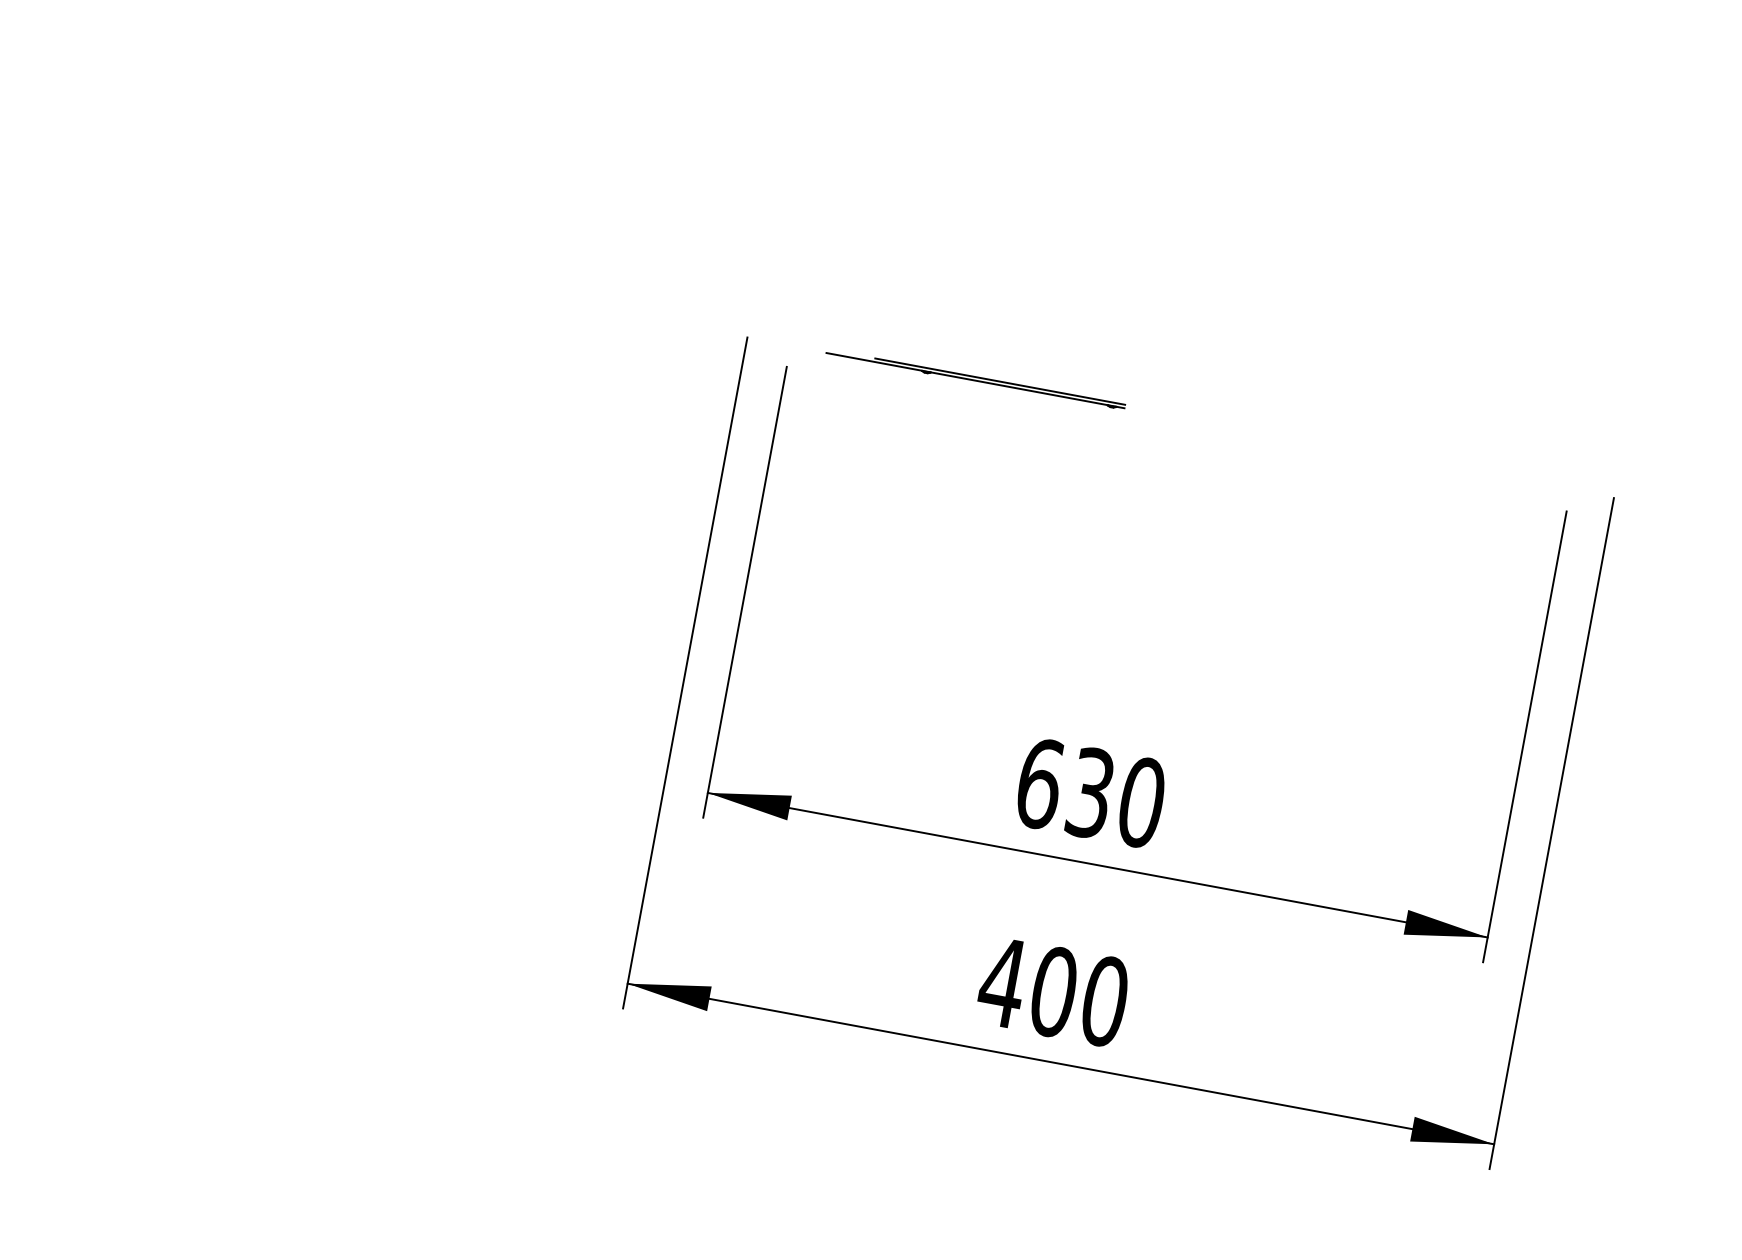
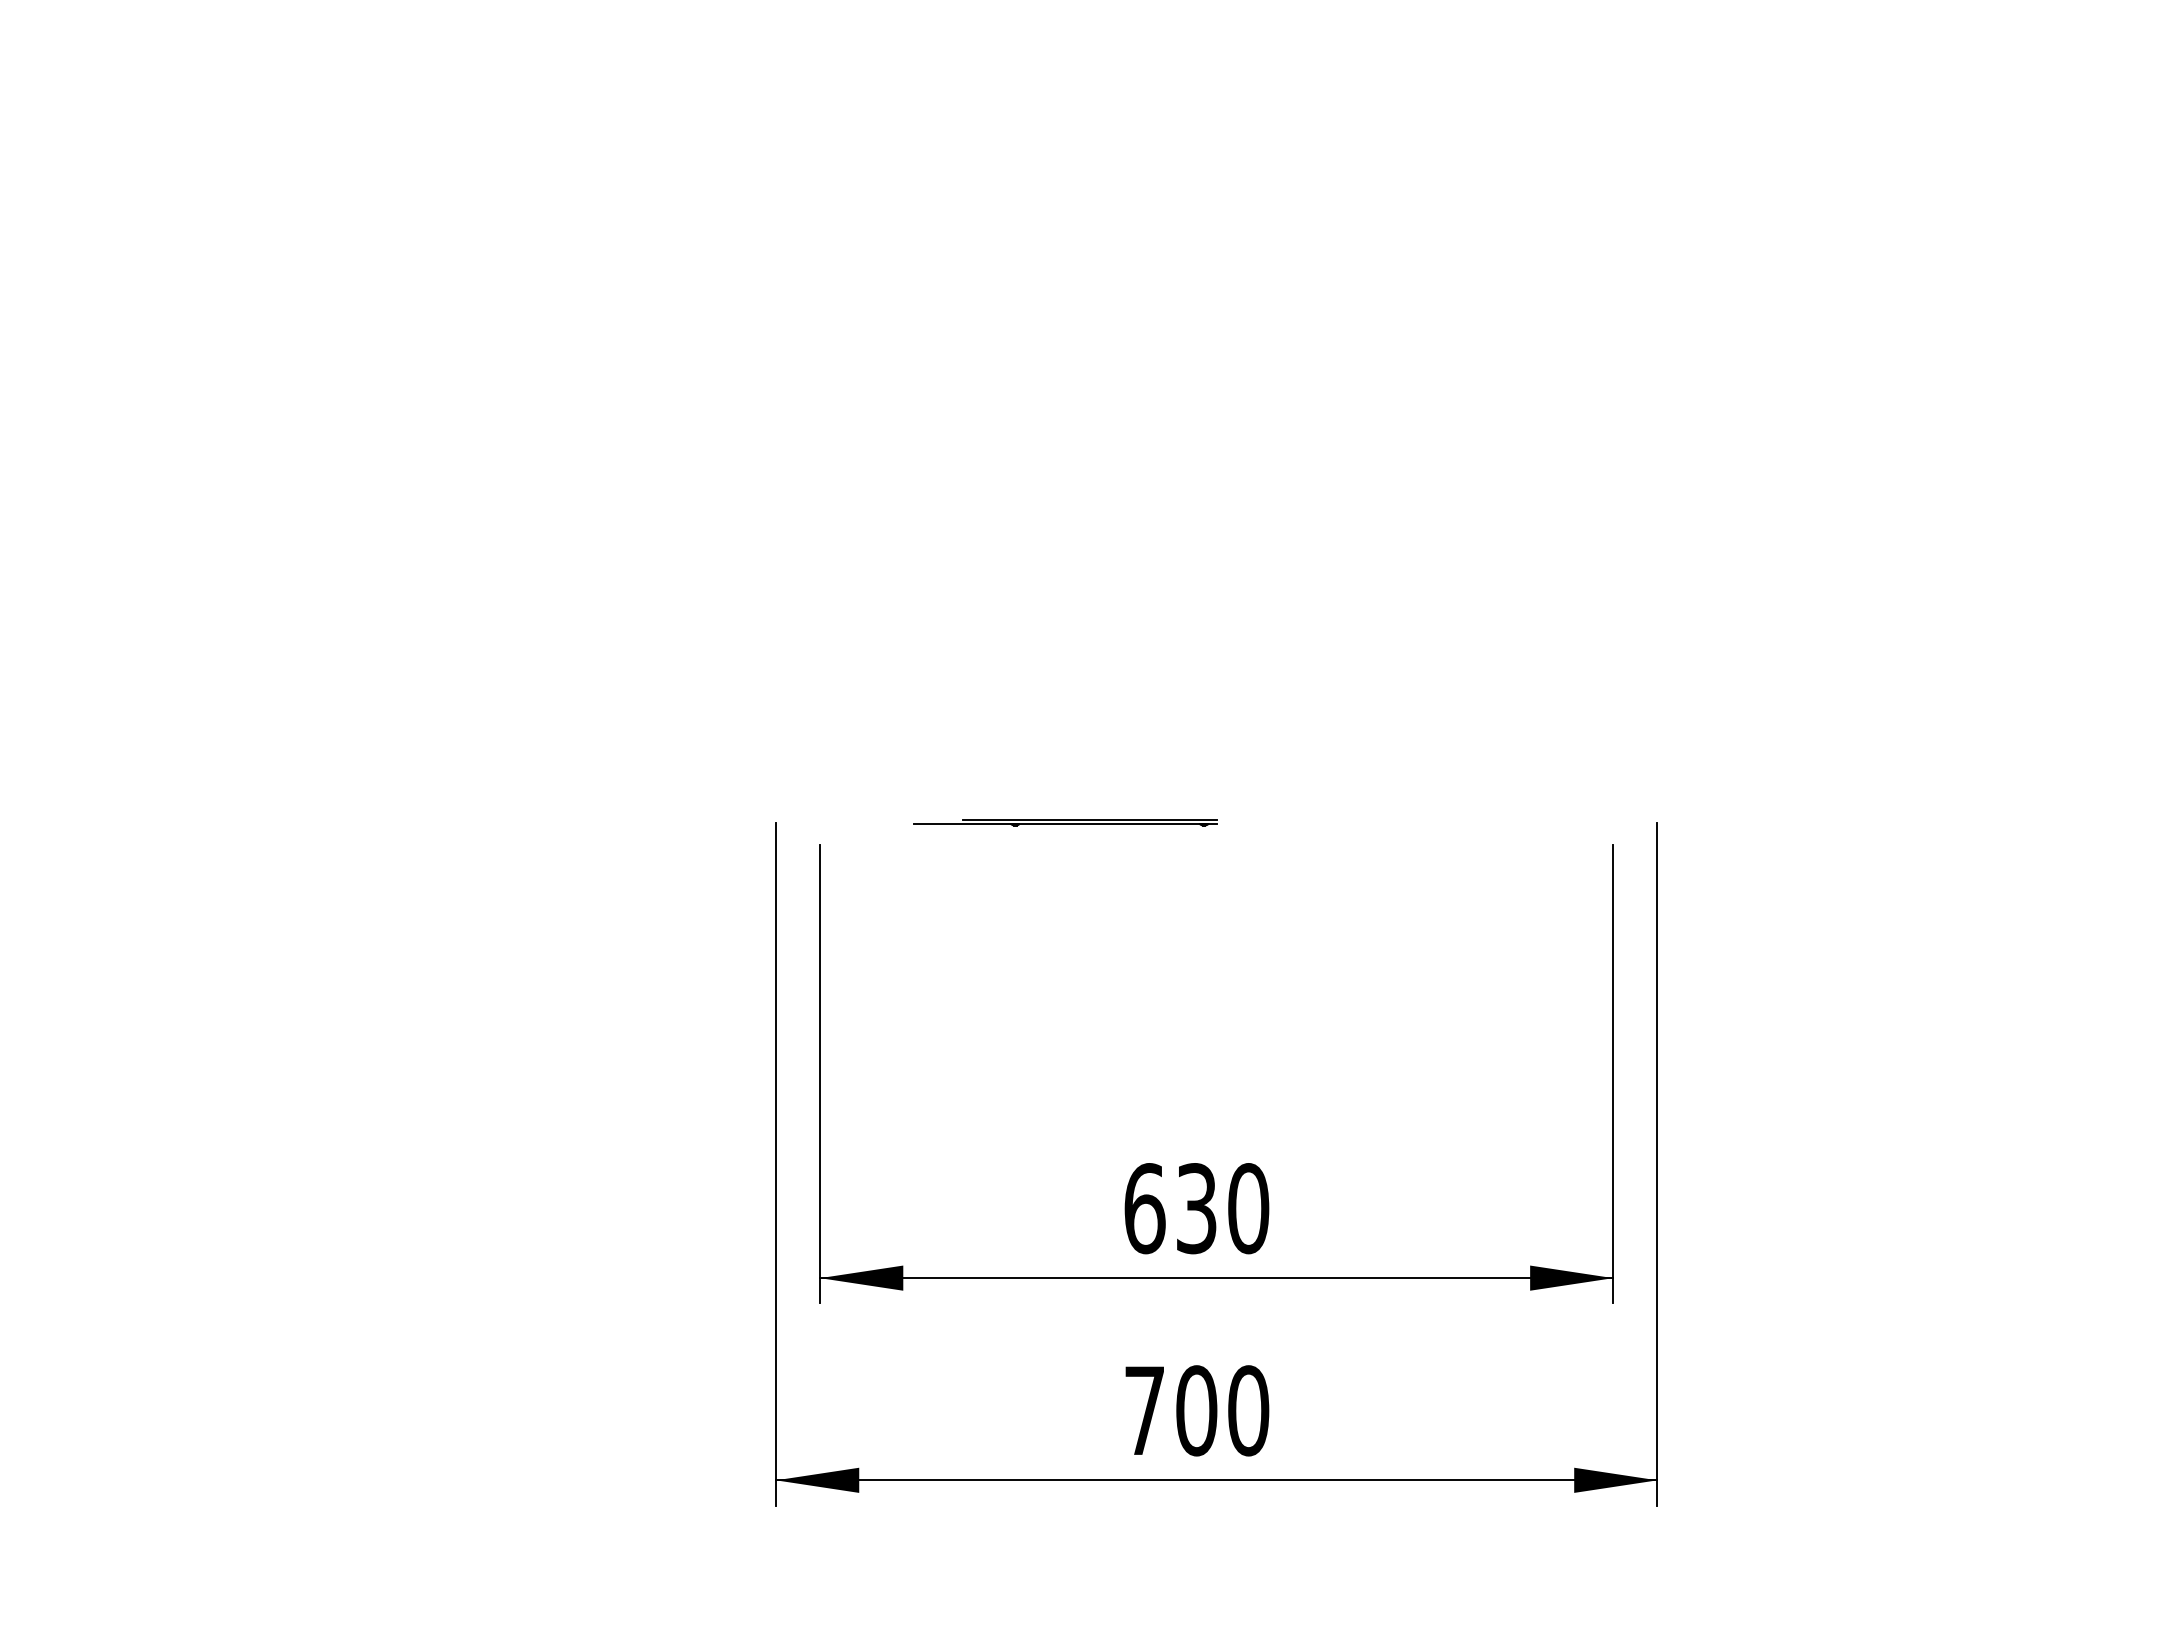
part: (976, 379) -> (1065, 822), moved
text: (1002, 982) -> (1144, 1410), 400 -> 700

